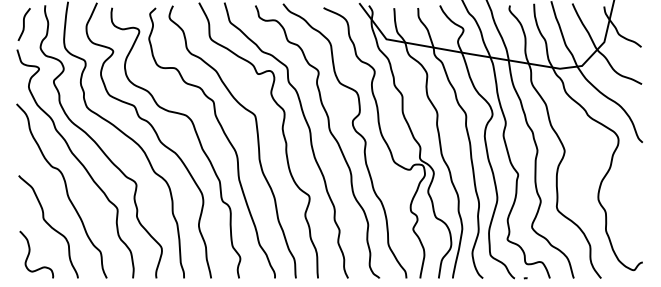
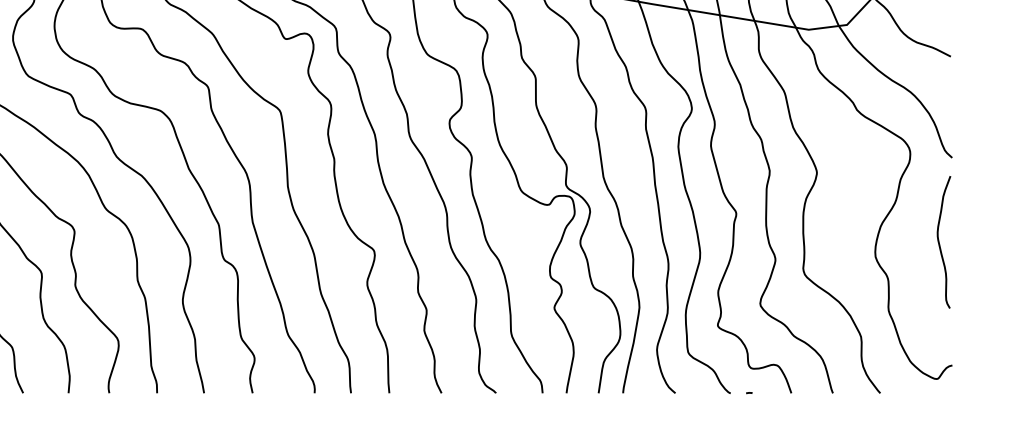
curve: (636, 192) -> (941, 244), added

